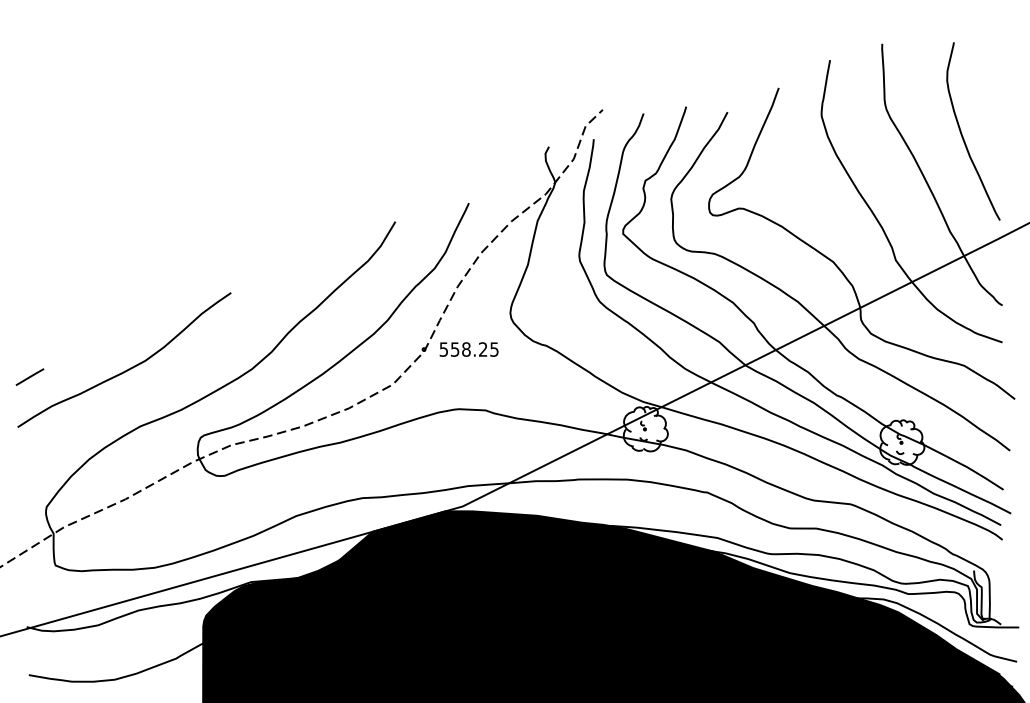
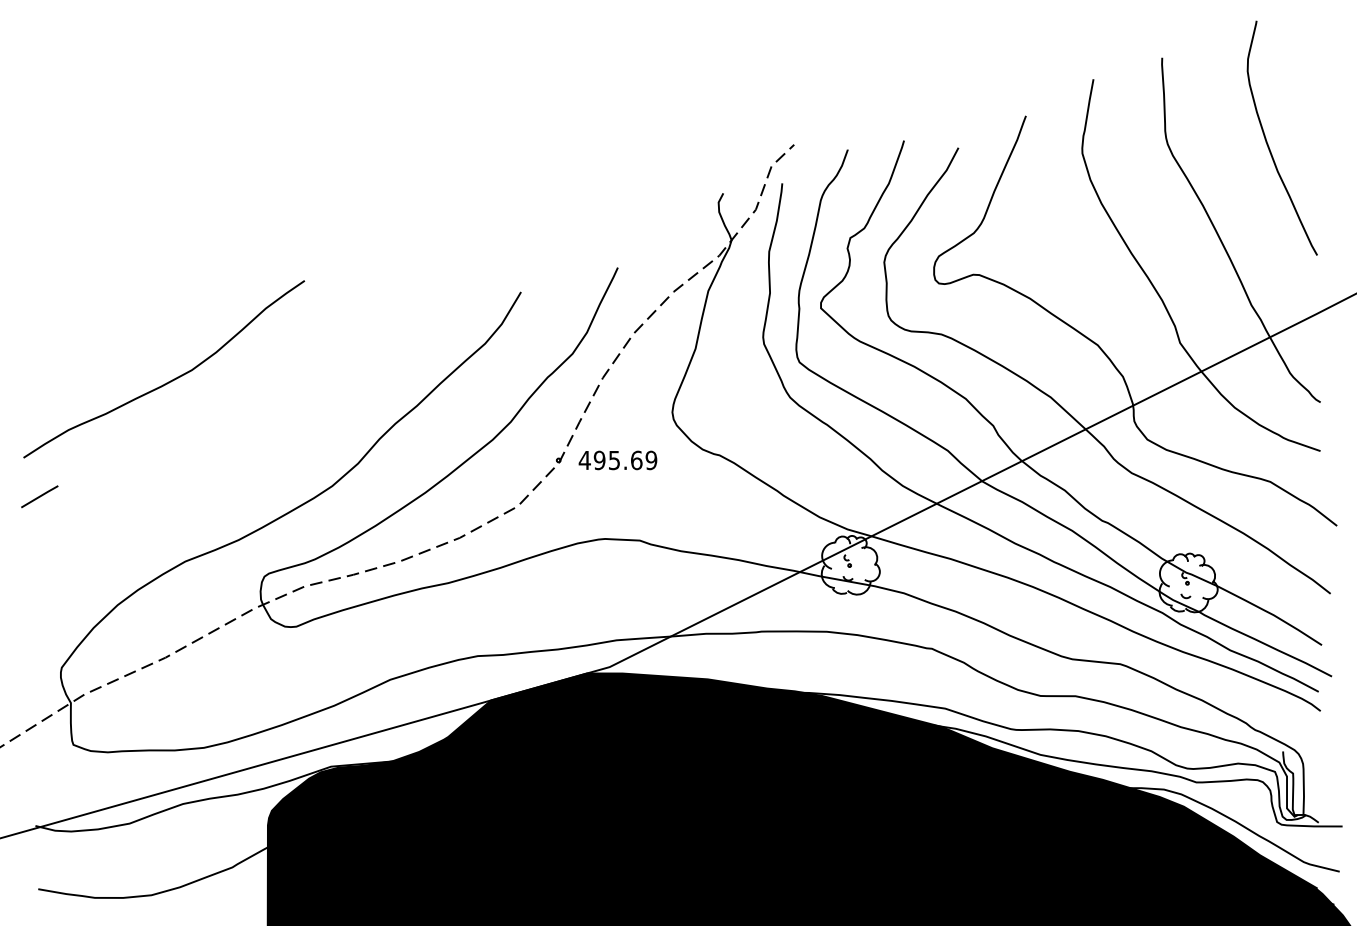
curve: (962, 135) -> (1268, 143), moved
text: (468, 349) -> (617, 460), 558.25 -> 495.69
curve: (129, 368) -> (170, 380), moved

